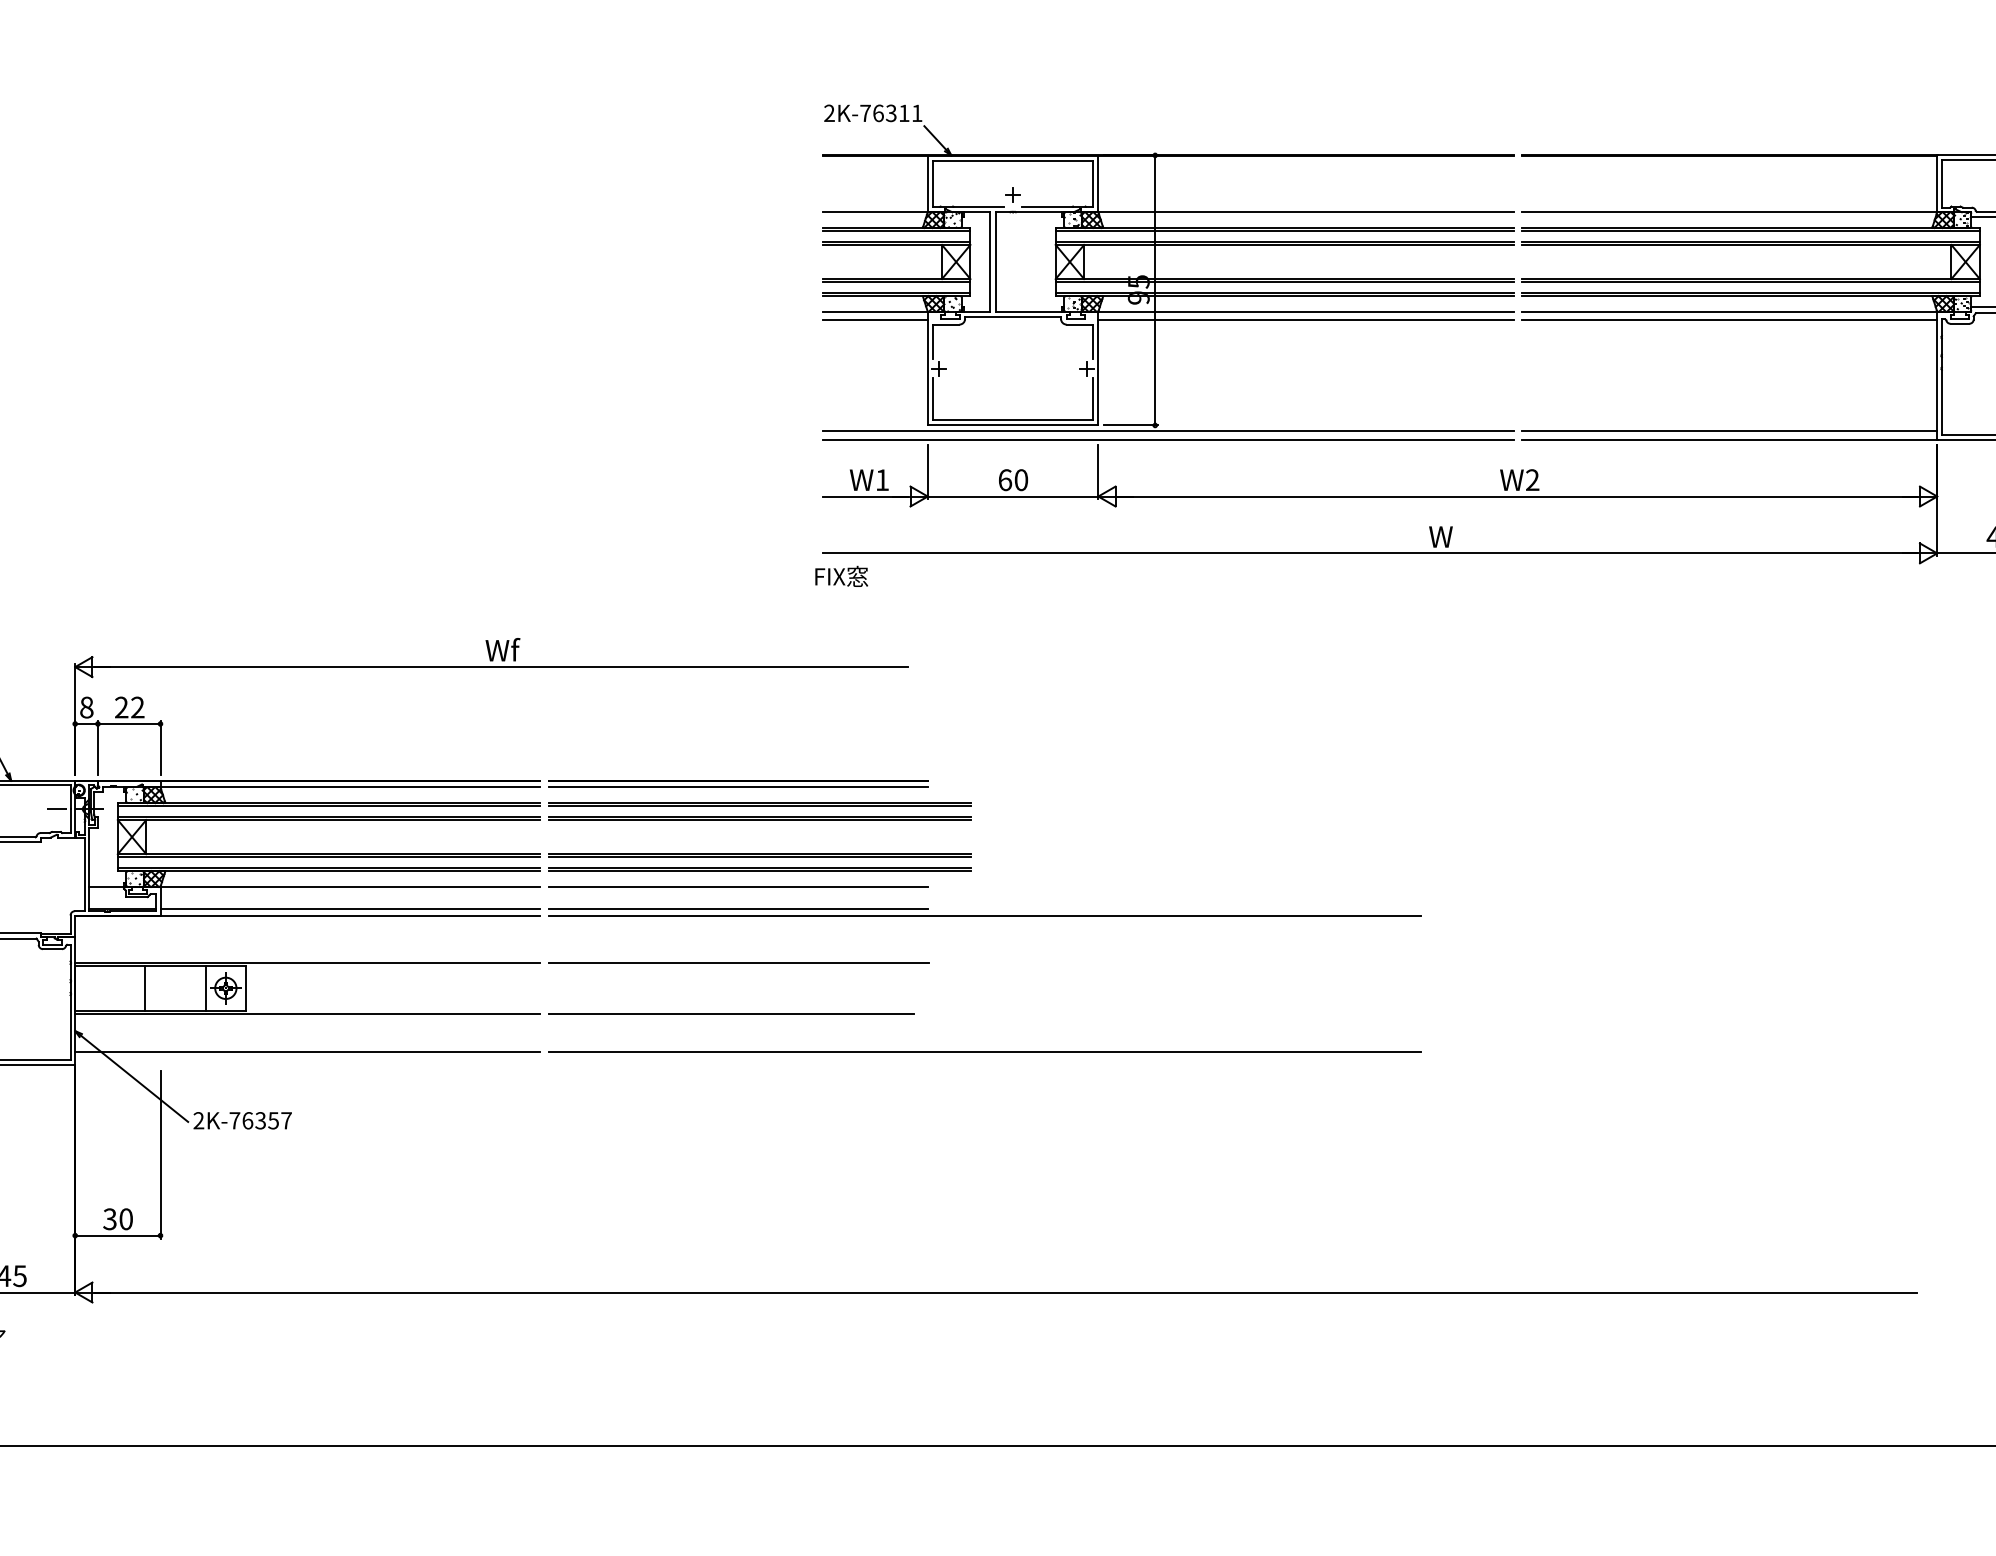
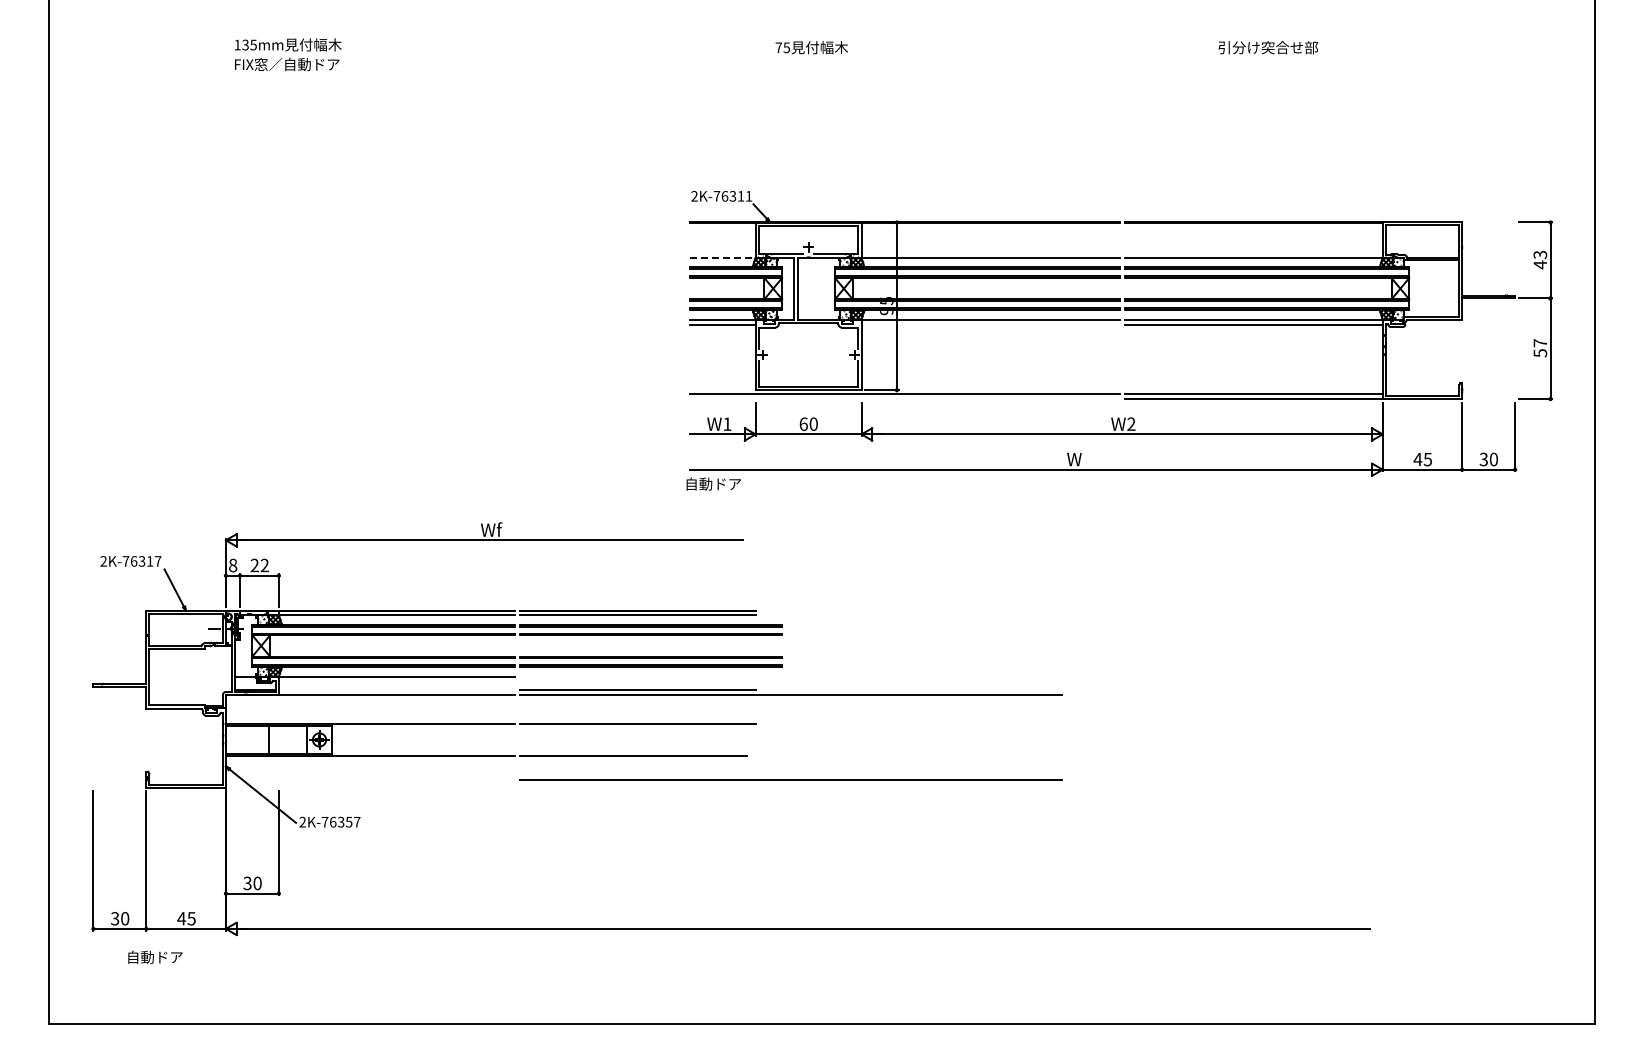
line: (876, 211) -> (723, 257), solid -> dashed
line: (1305, 319) -> (990, 324), removed
line: (1167, 440) -> (904, 399), removed
text: (858, 575) -> (712, 483), FIX窓 -> 自動ドア
line: (737, 886) -> (637, 676), removed
line: (349, 908) -> (396, 690), removed
line: (306, 1052) -> (369, 779), removed

